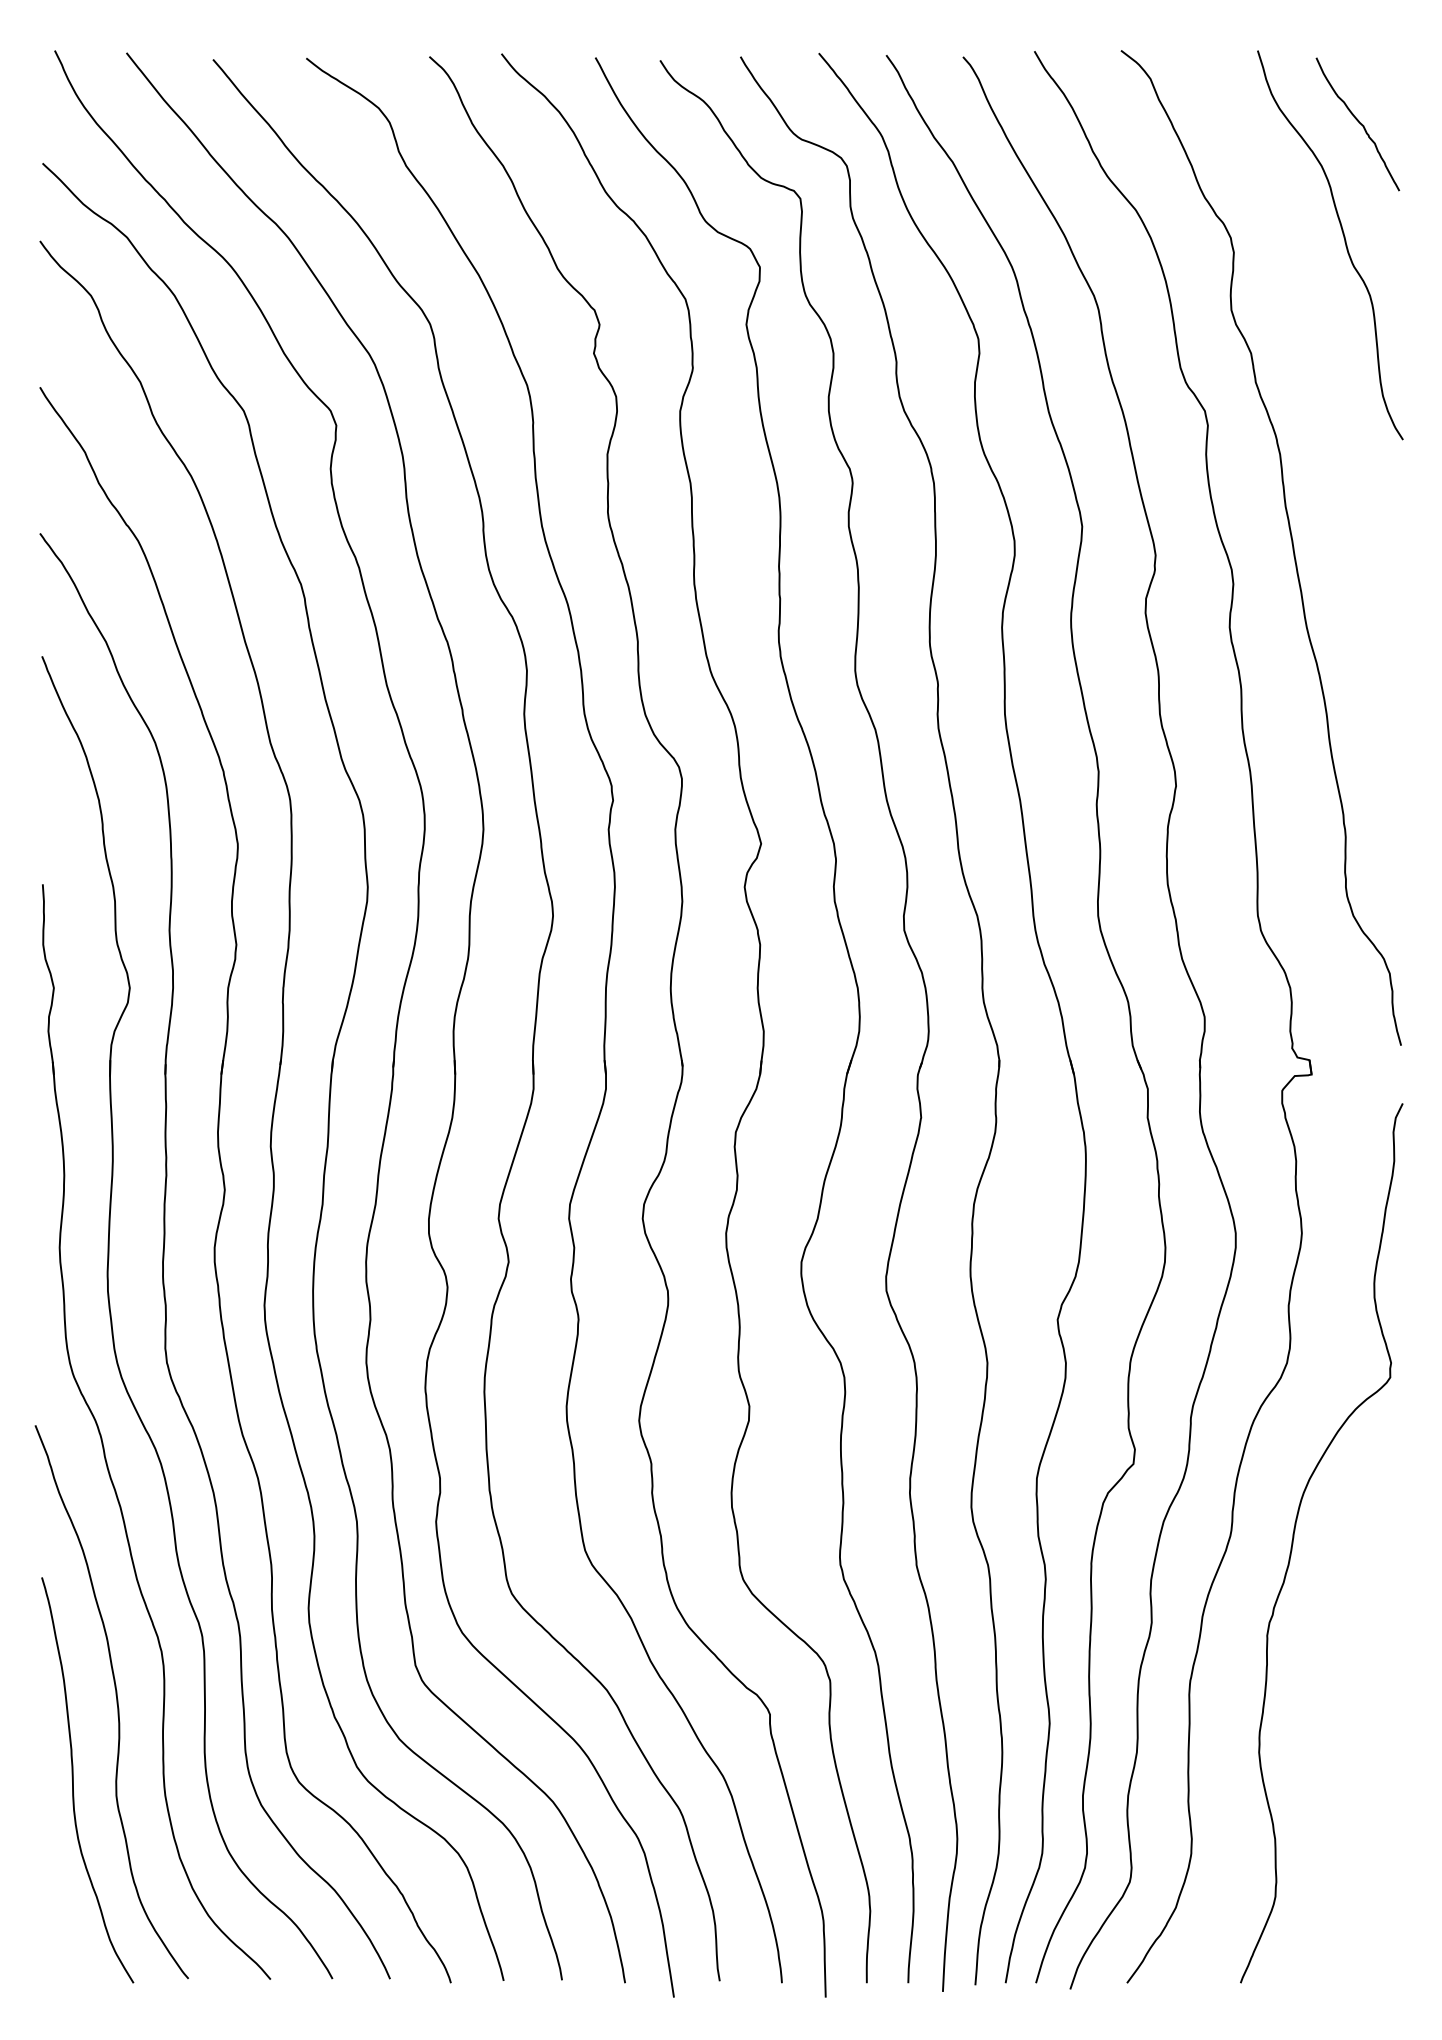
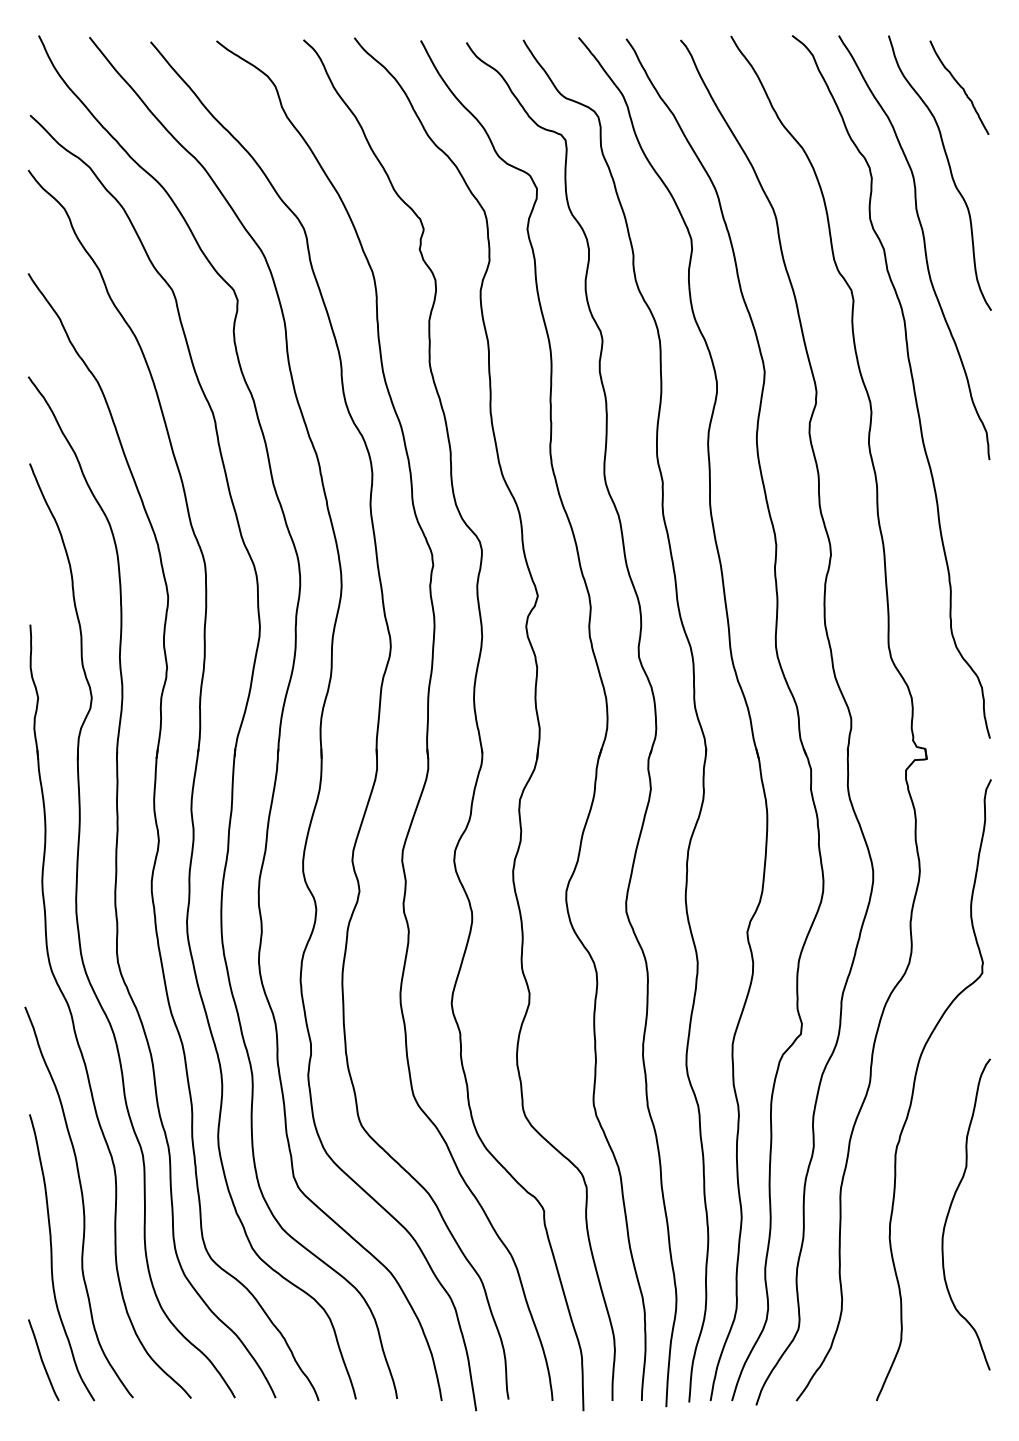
curve: (1306, 346) -> (923, 244), added
curve: (1345, 1713) -> (950, 1210), added
curve: (60, 1925) -> (42, 1360), added

